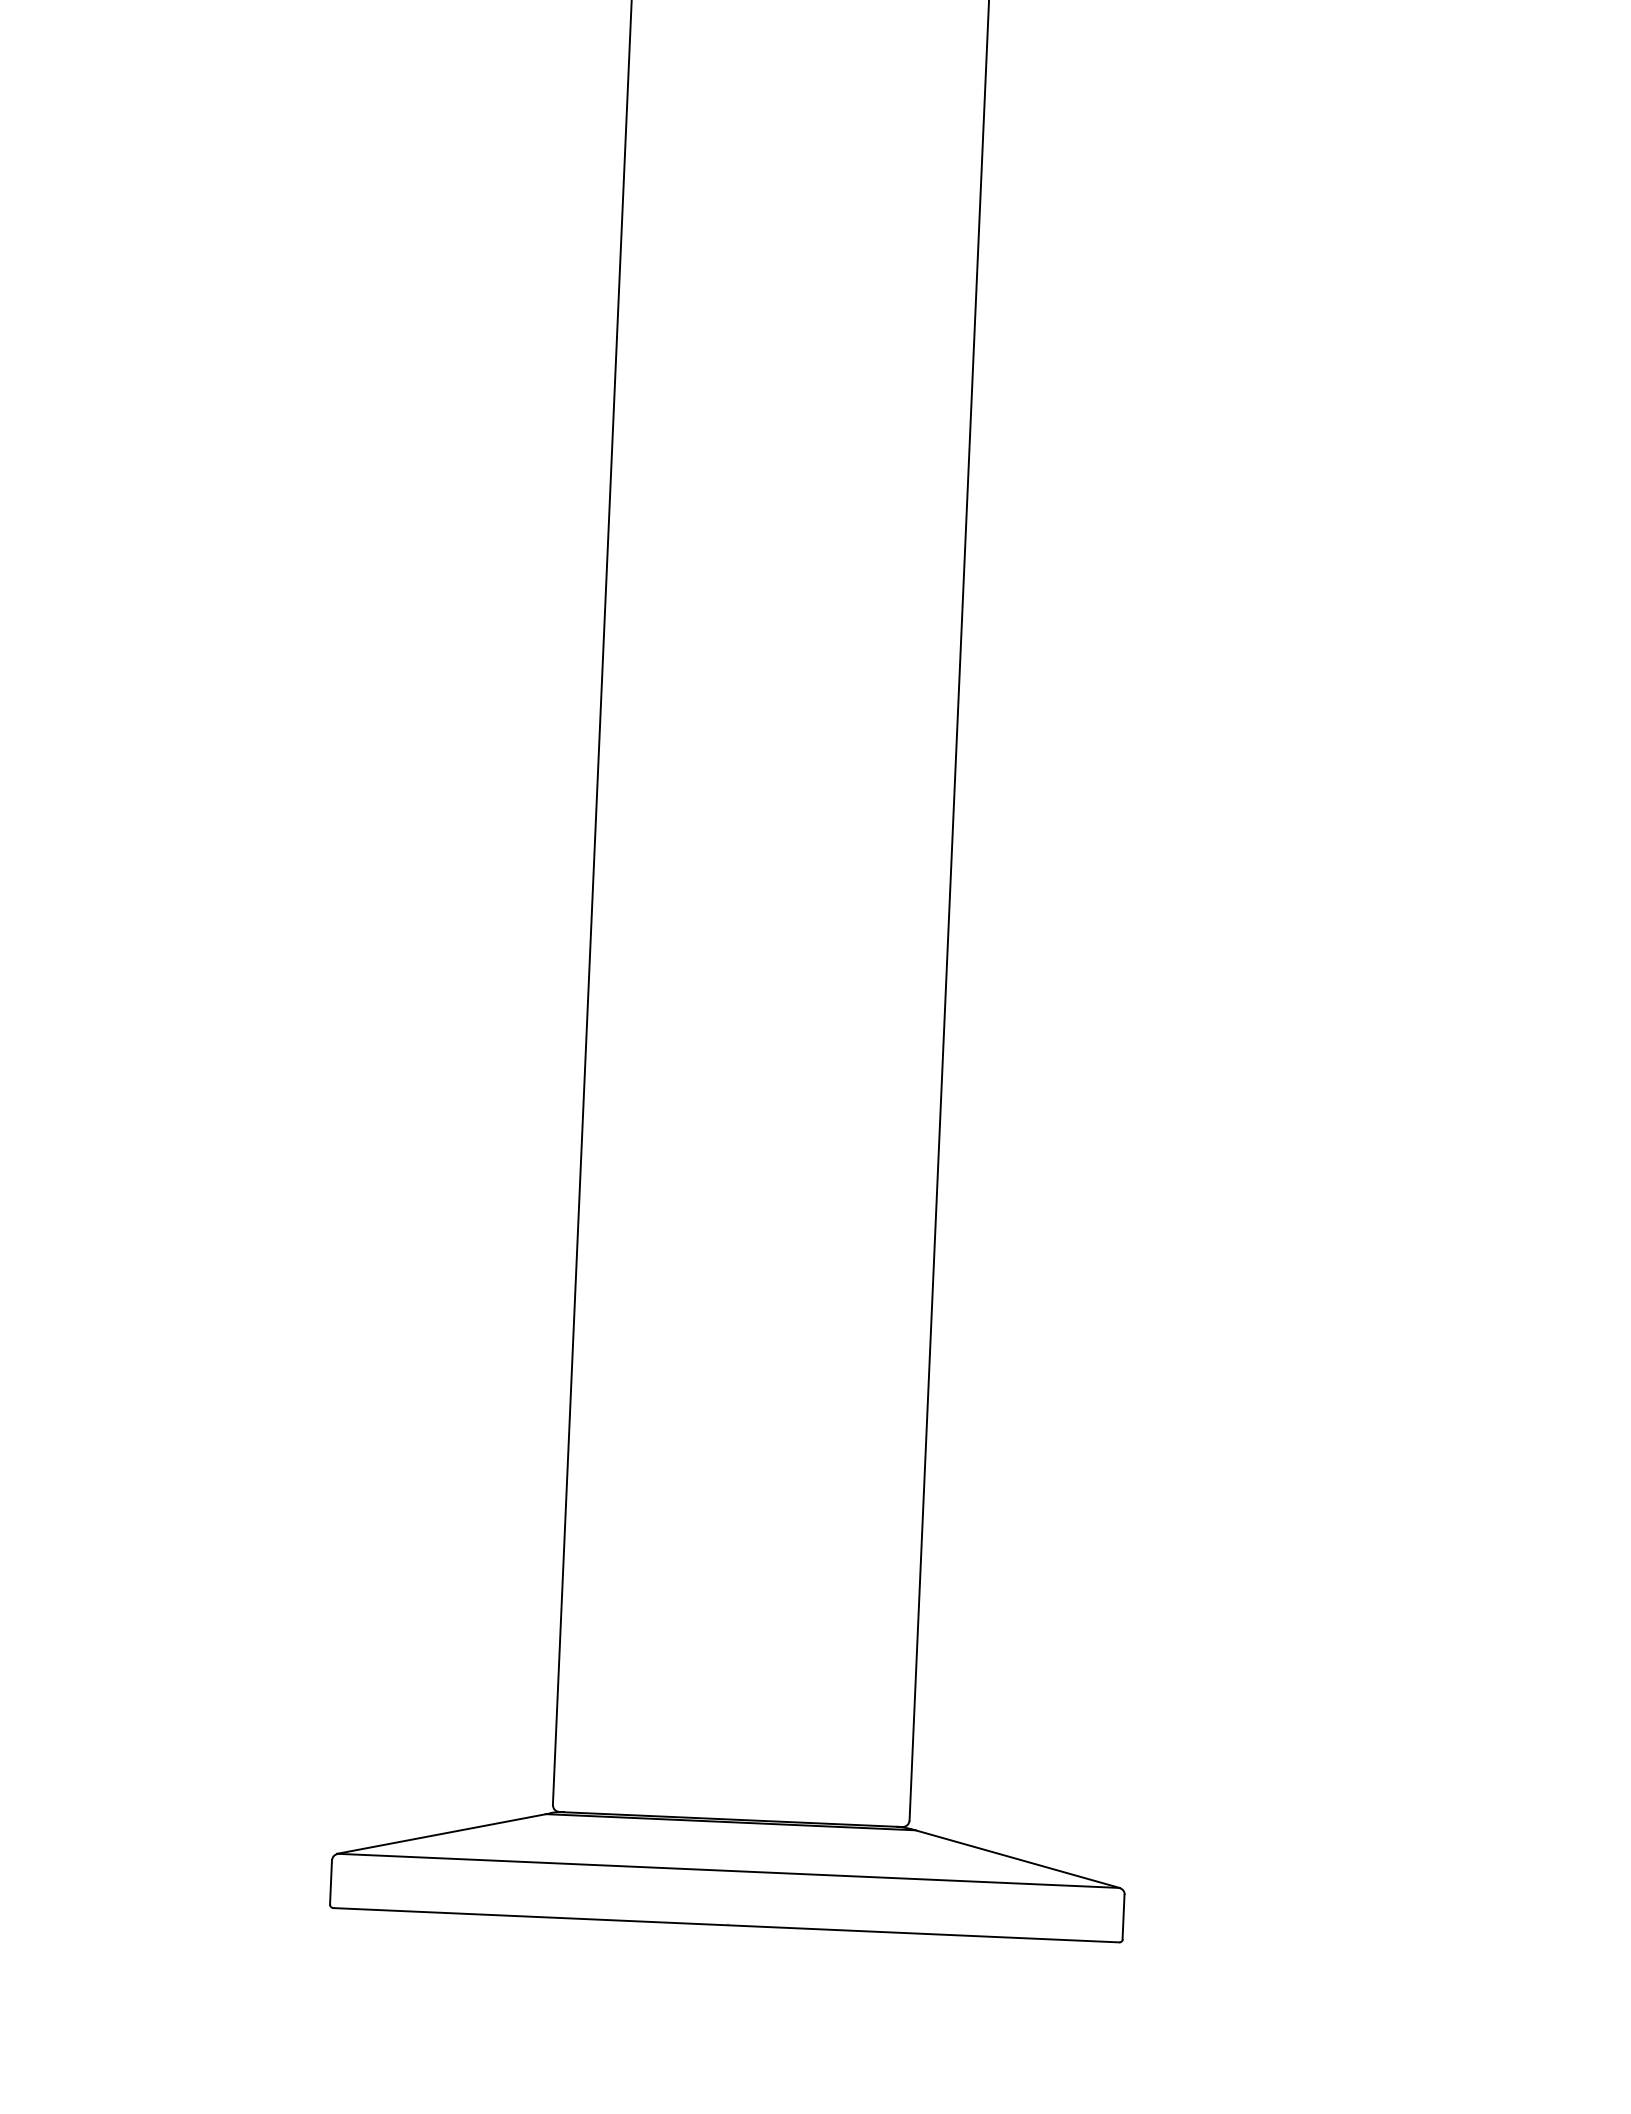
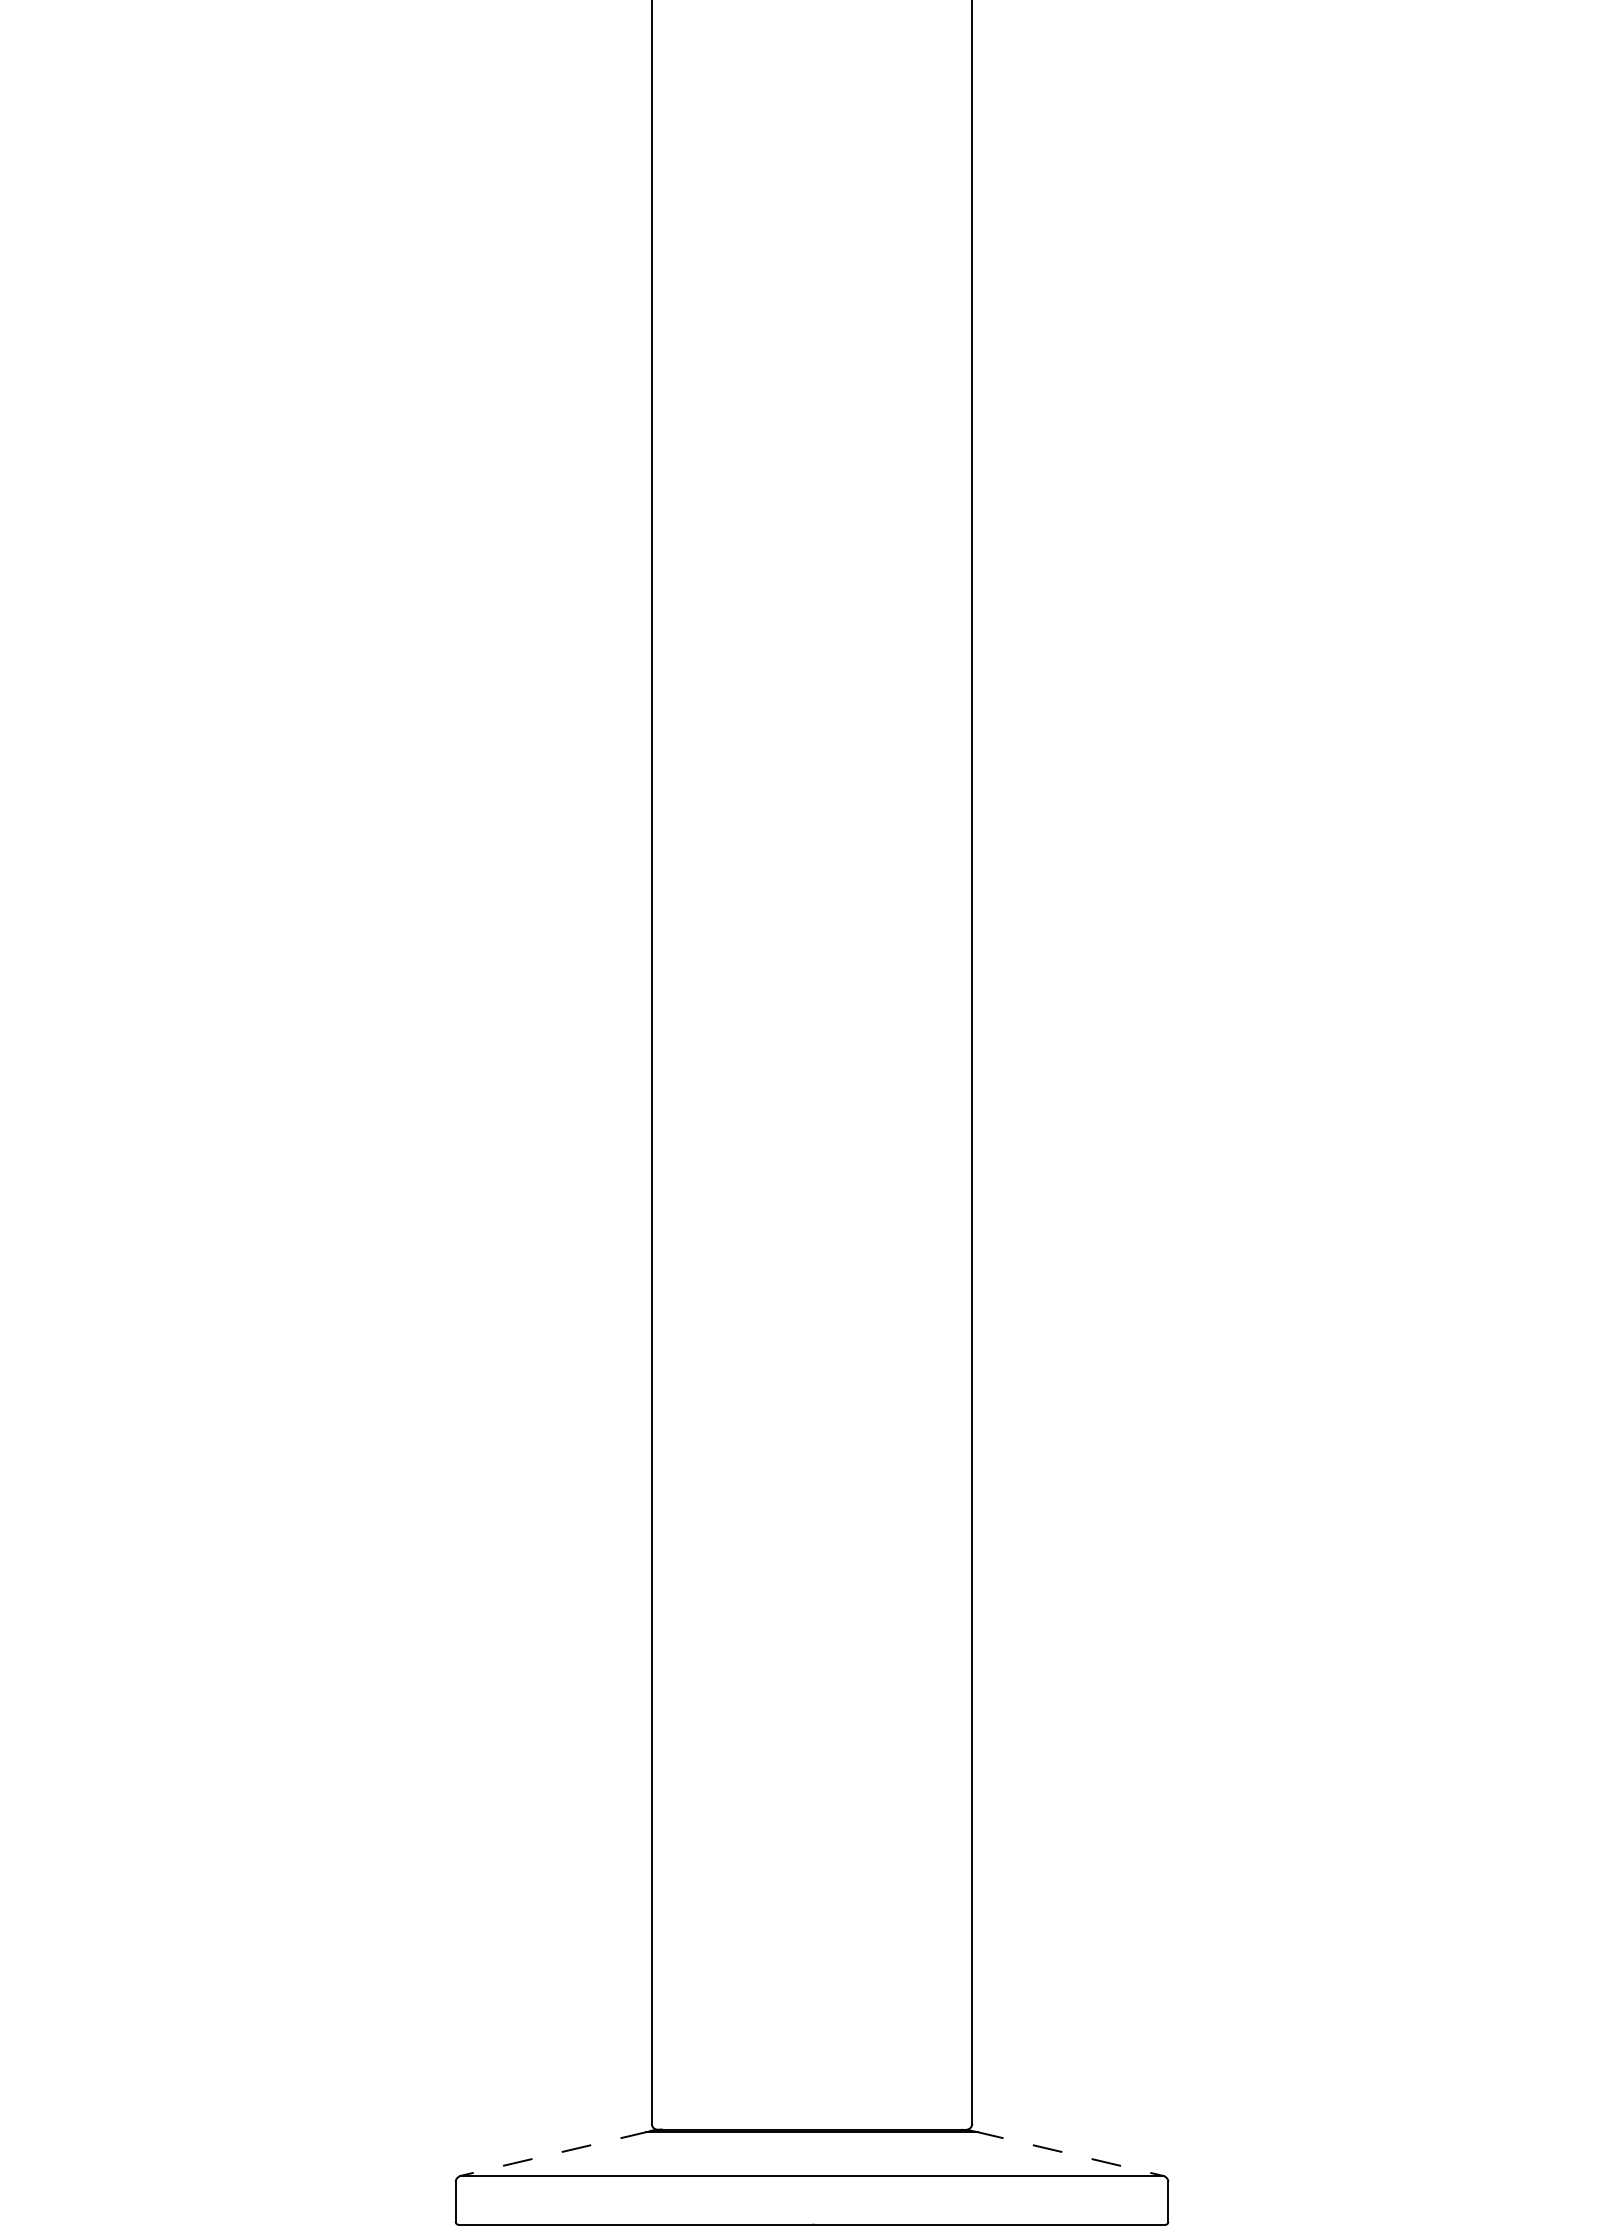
line: (443, 1833) -> (554, 2153), solid -> dashed
line: (1016, 1858) -> (1069, 2153), solid -> dashed

